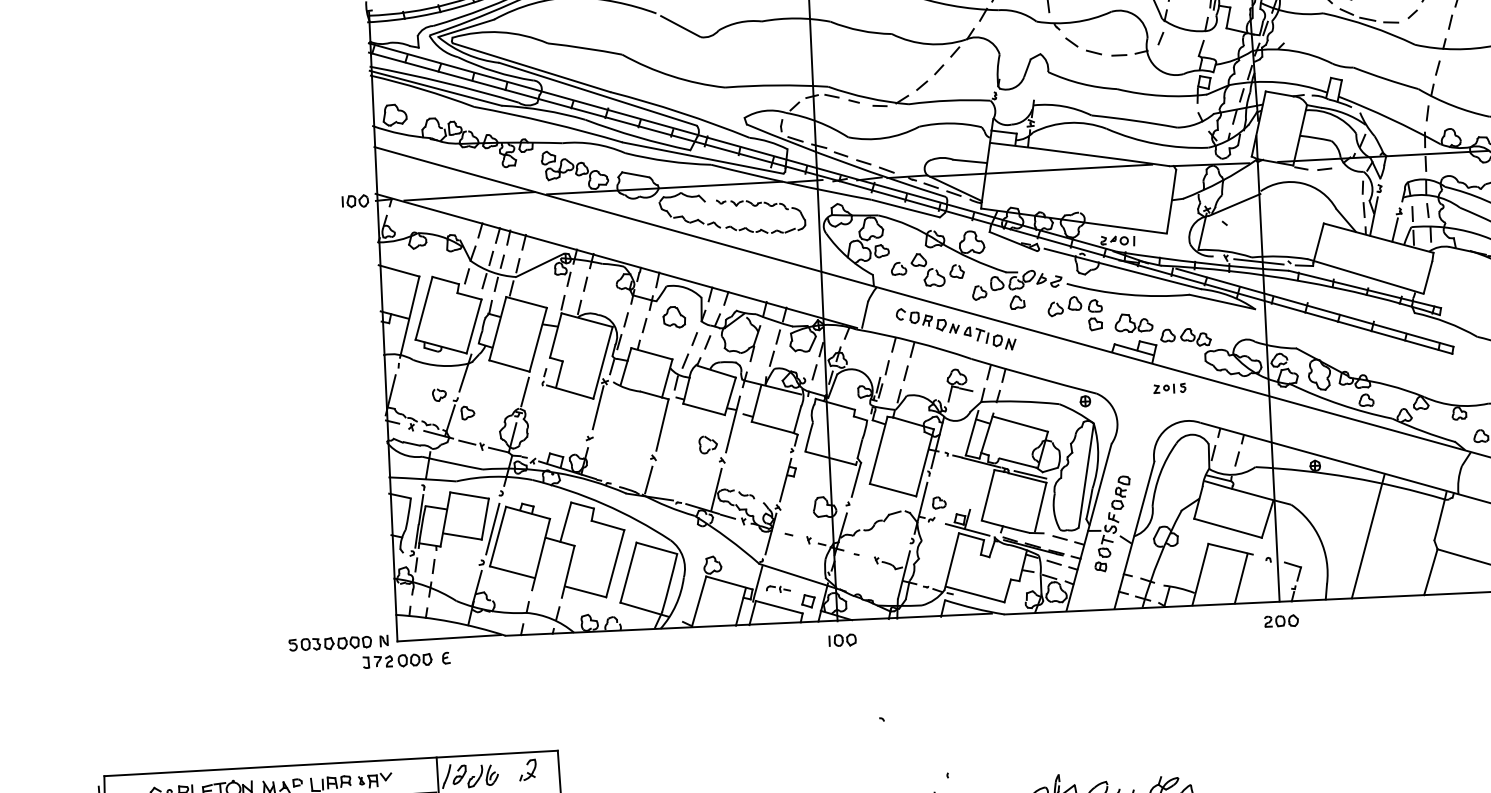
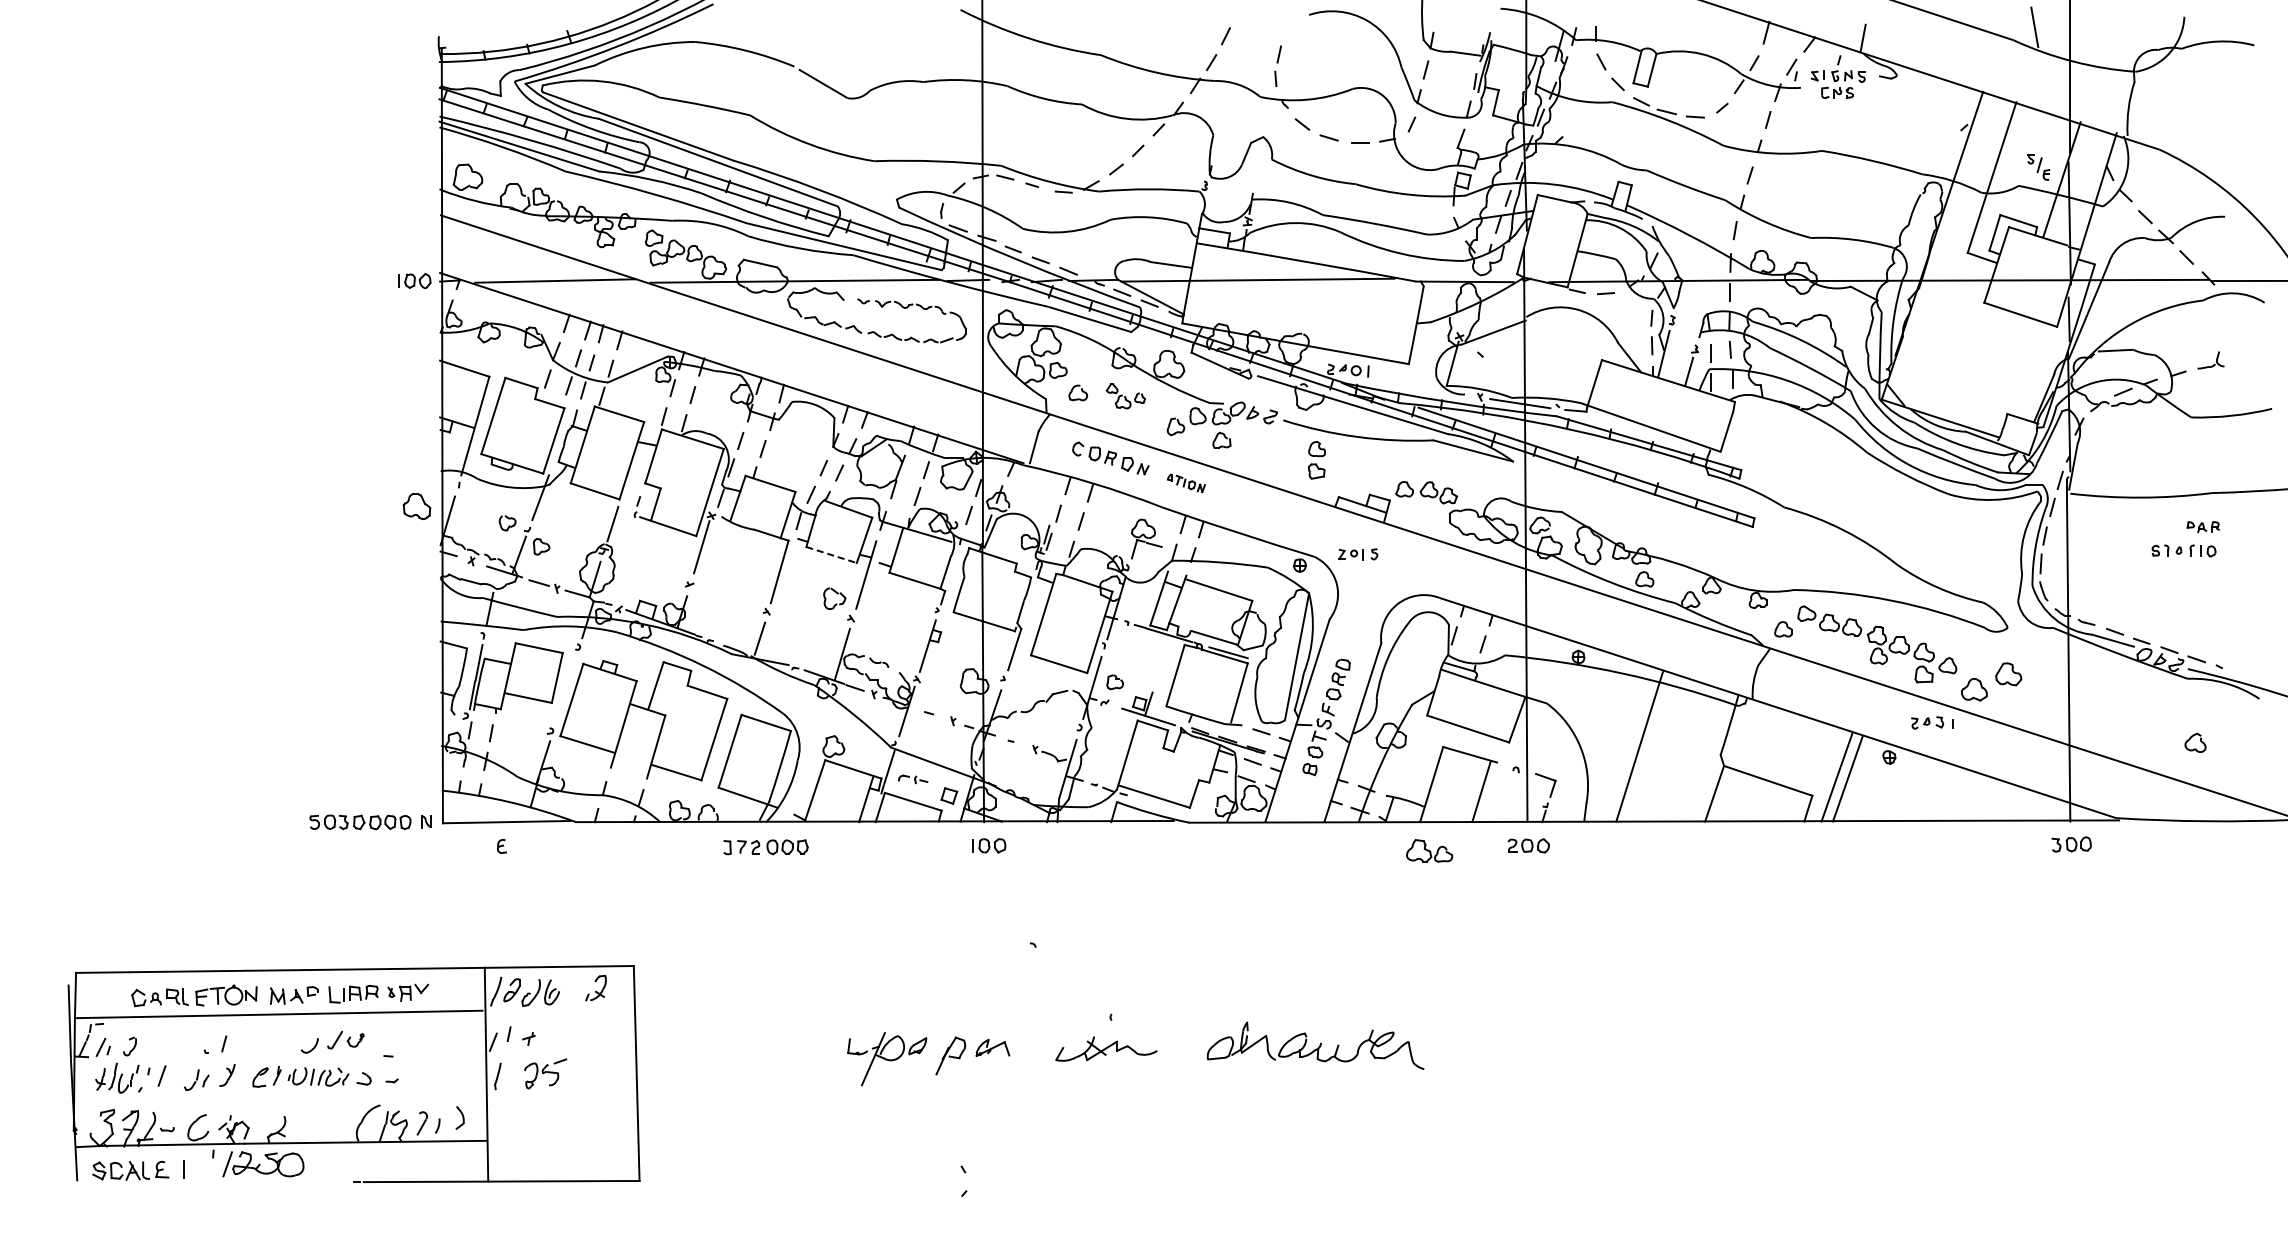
part: (937, 270) -> (1125, 396), size x0.6
part: (1064, 306) -> (1279, 448), removed
part: (673, 317) -> (416, 506), moved
part: (1133, 322) -> (1429, 850), moved
part: (990, 338) -> (1186, 483), size x0.6
part: (1170, 388) -> (1358, 554), moved
line: (704, 409) -> (832, 555), solid -> dashed
line: (492, 529) -> (565, 690), removed
part: (397, 661) -> (765, 847), moved

